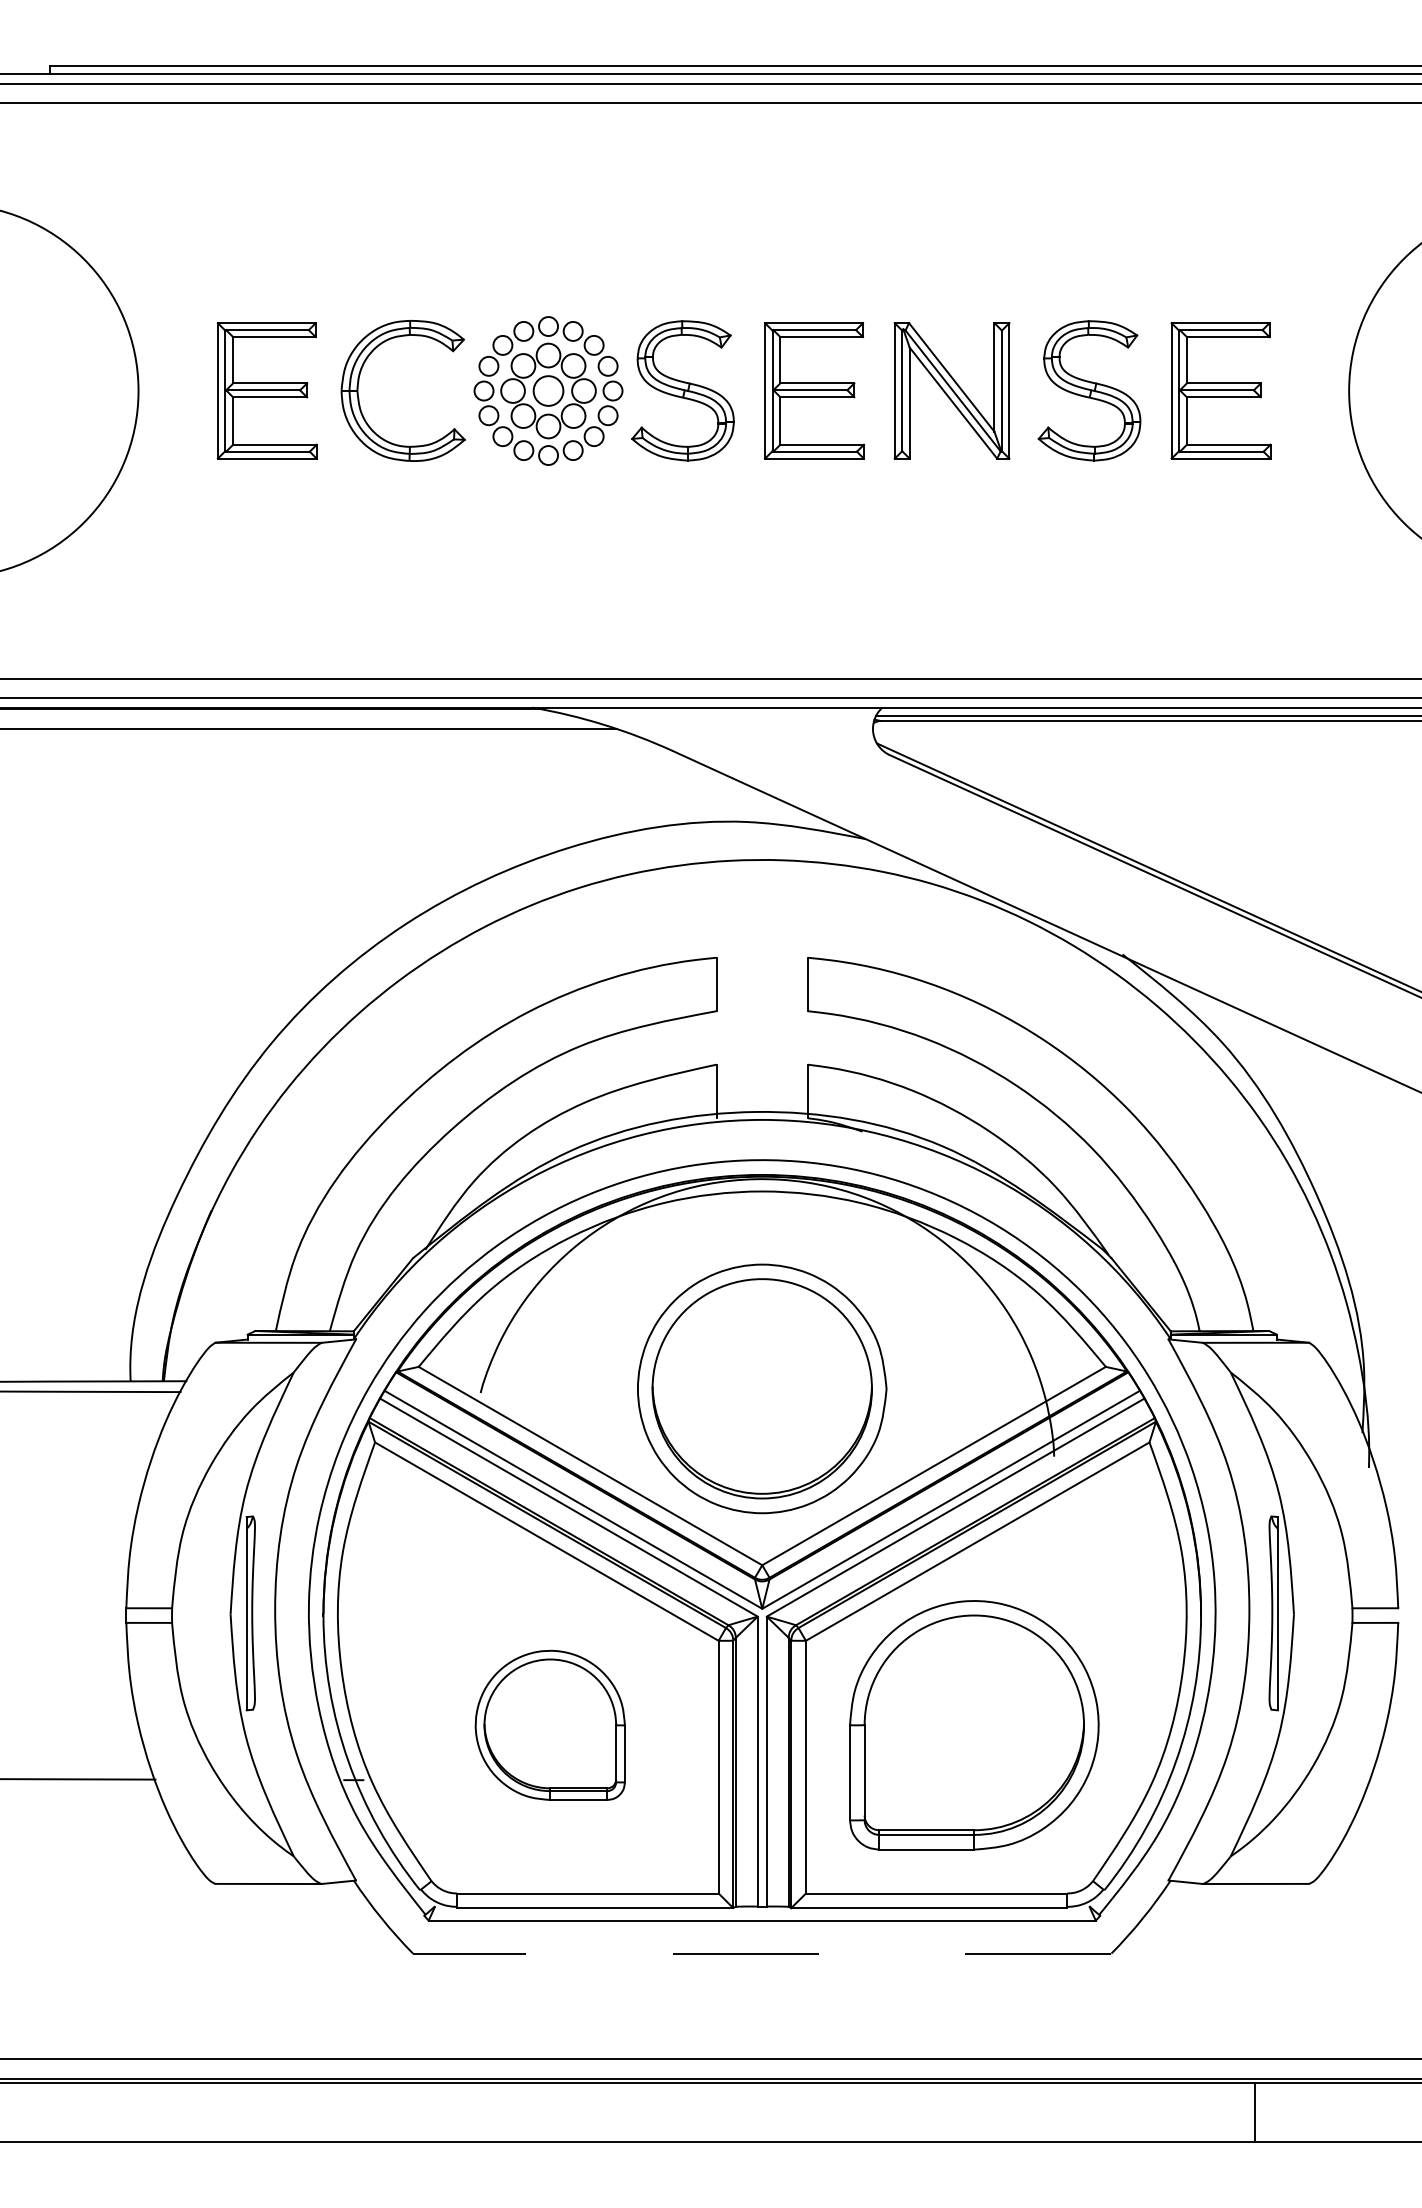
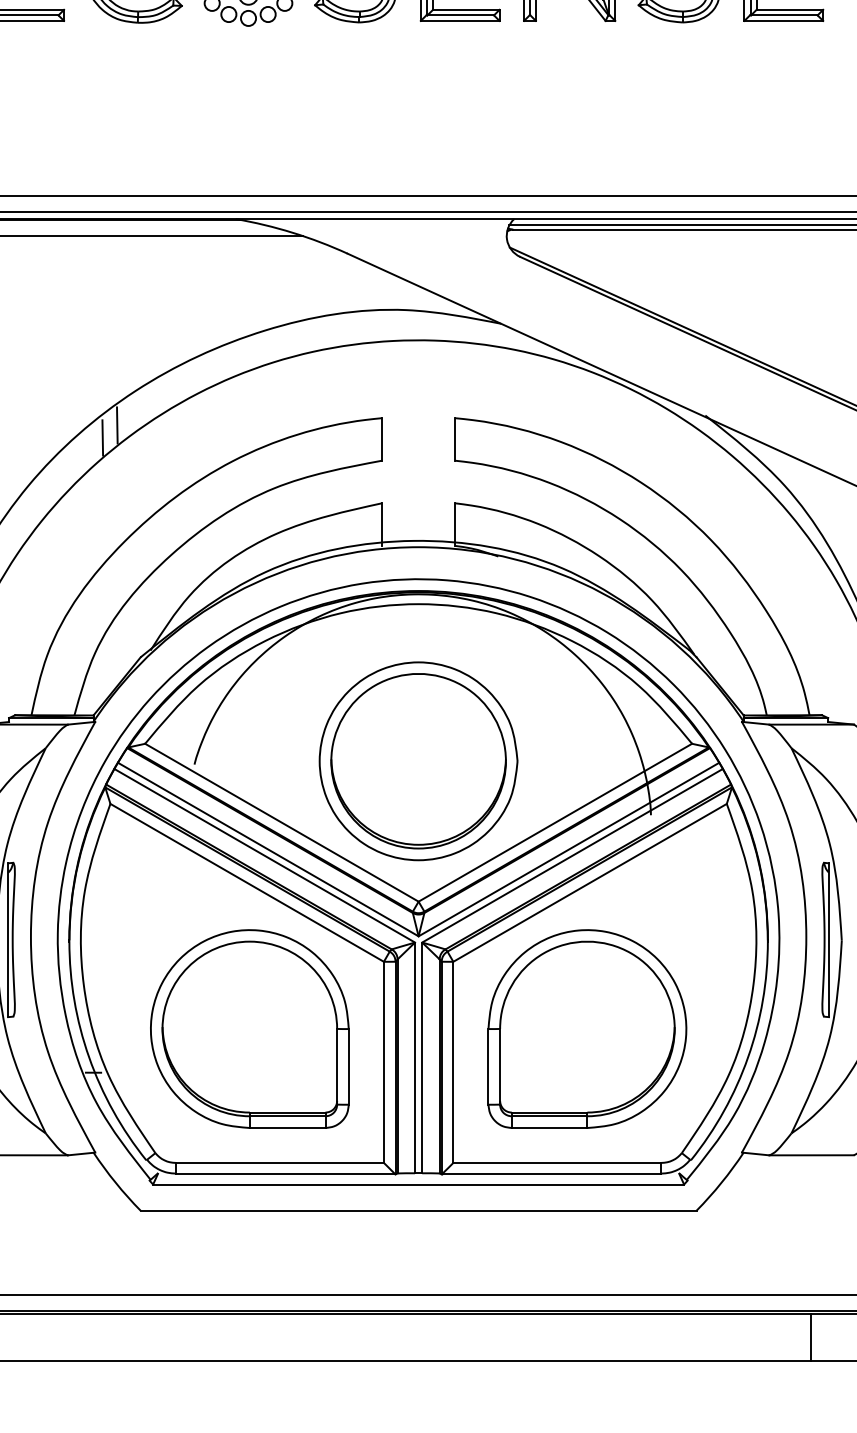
line: (383, 966) -> (117, 425), added
line: (365, 982) -> (102, 437), added
part: (550, 1725) -> (250, 1029), size x1.67
line: (761, 1953) -> (418, 1210), dashed -> solid

